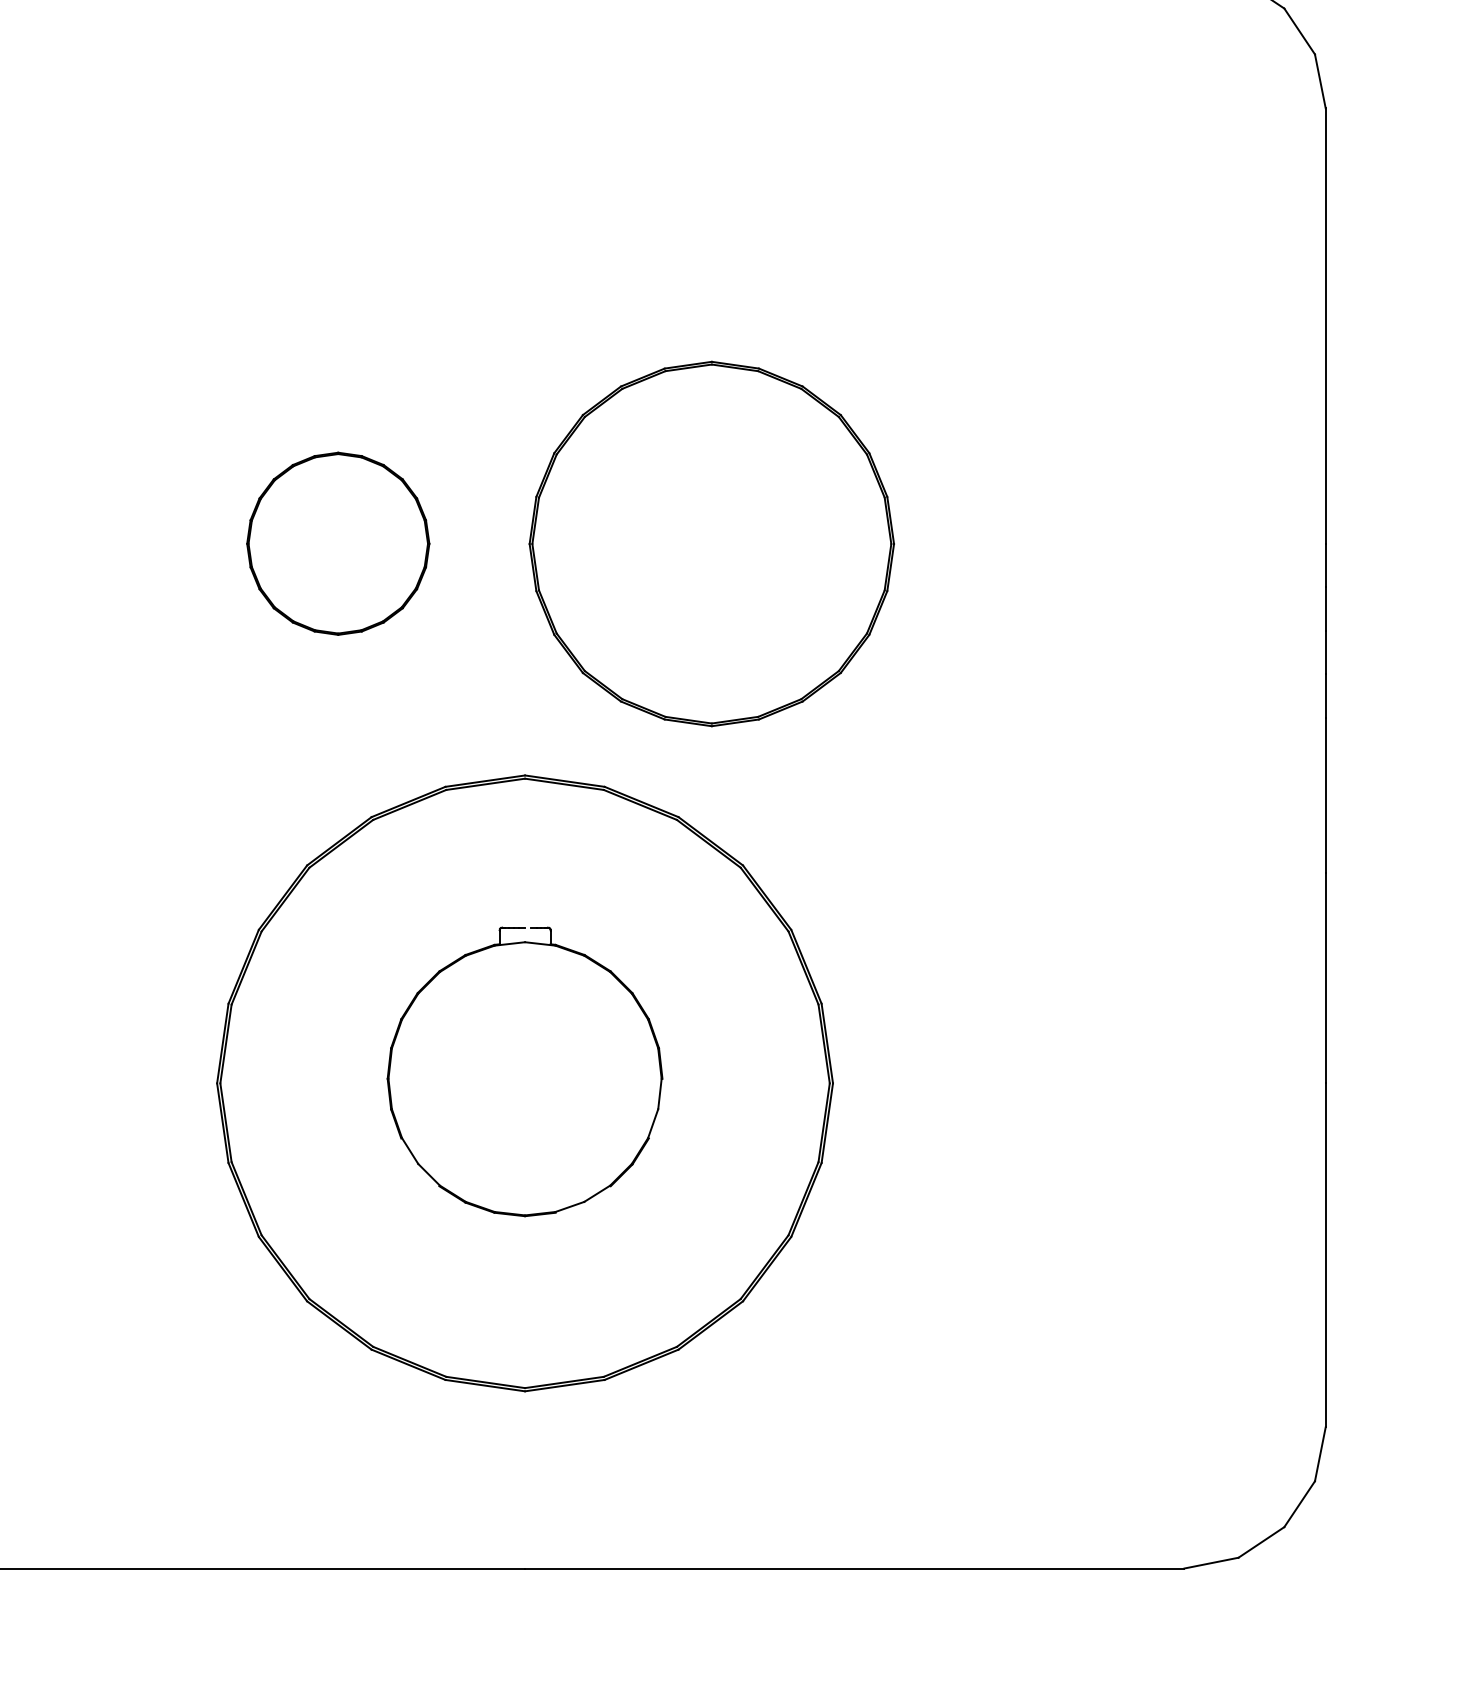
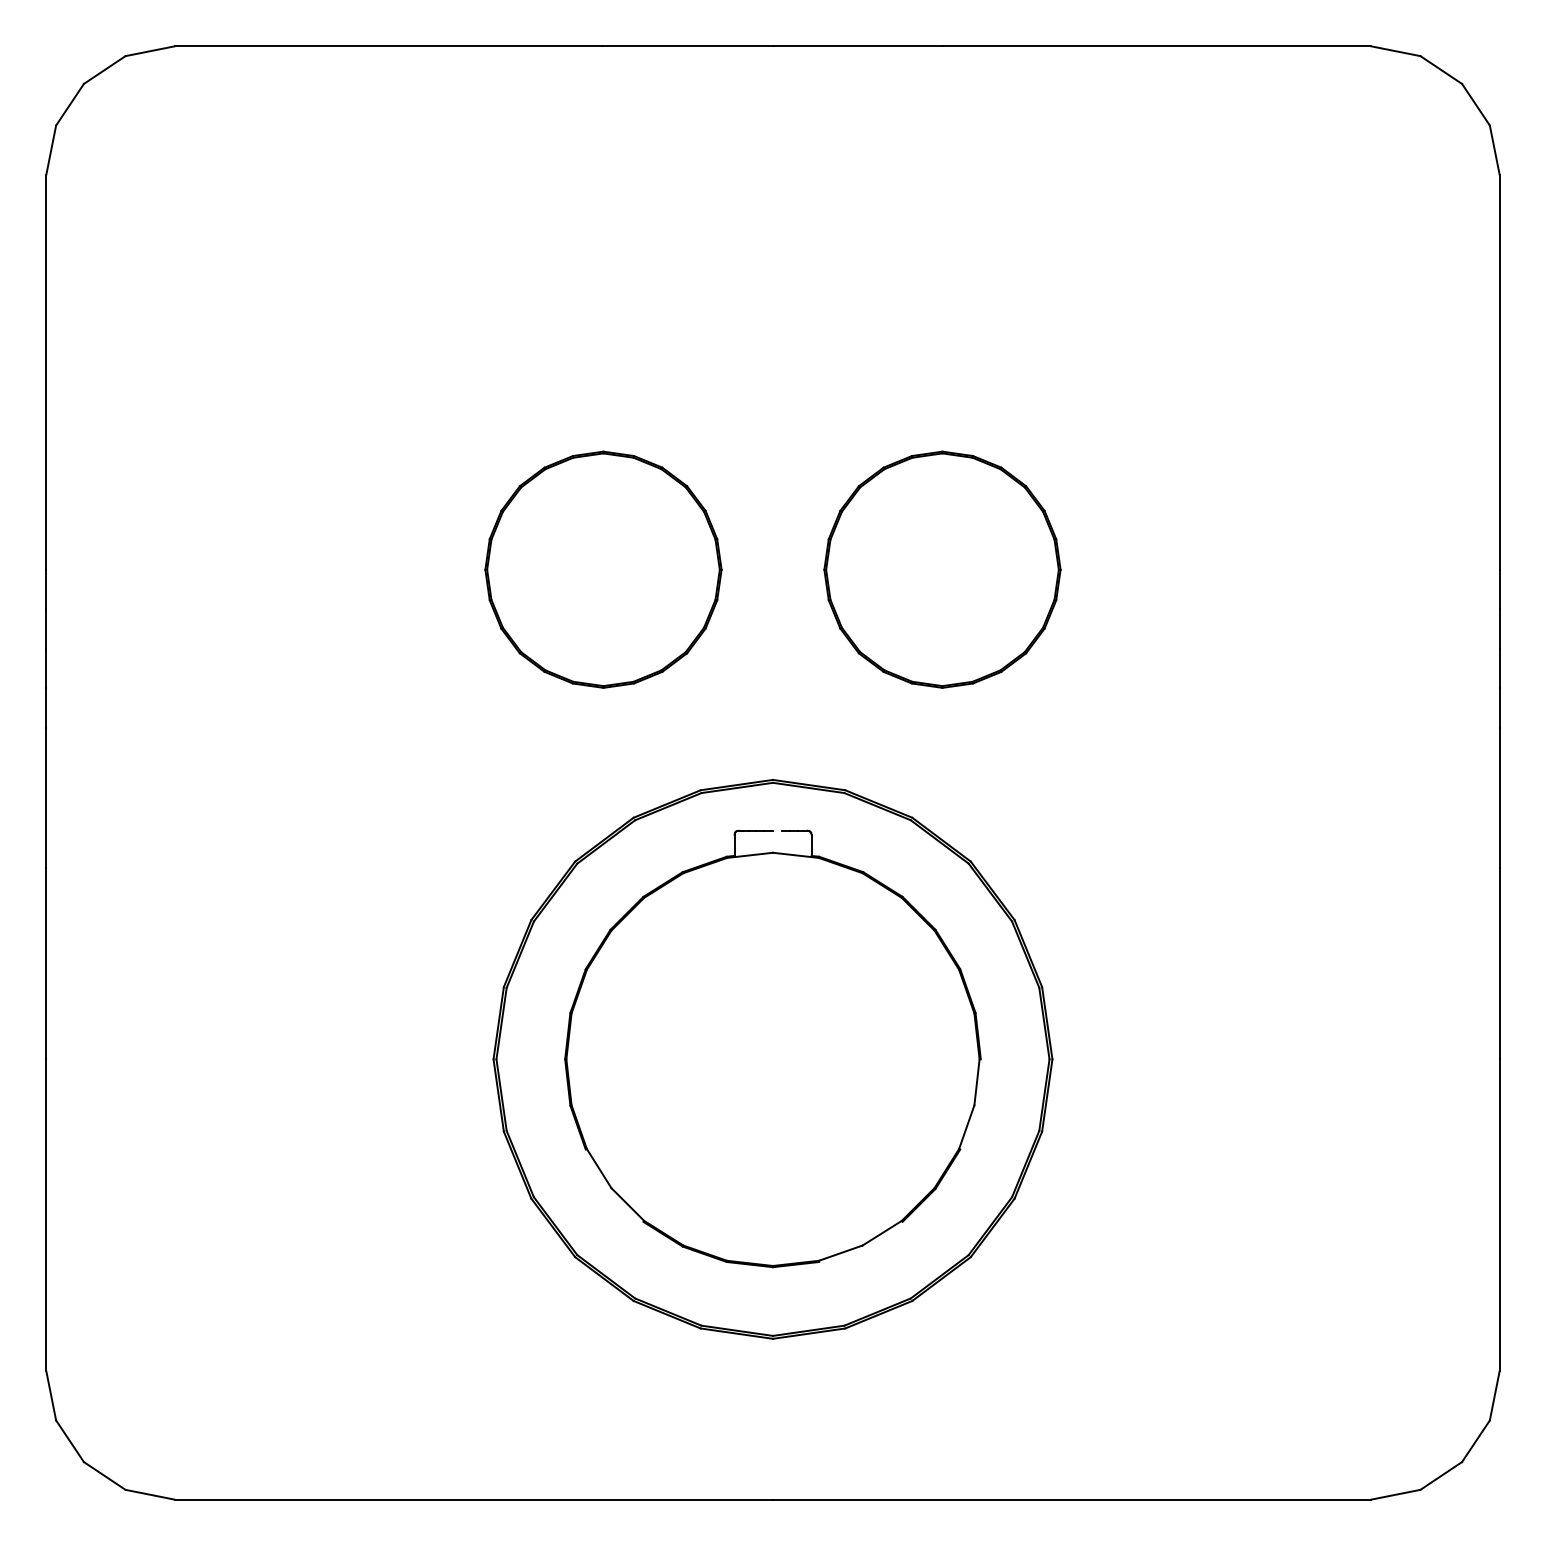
part: (338, 543) -> (603, 569), size x1.43
part: (711, 543) -> (942, 569), size x0.71
part: (524, 1071) -> (772, 1048), size x1.67

